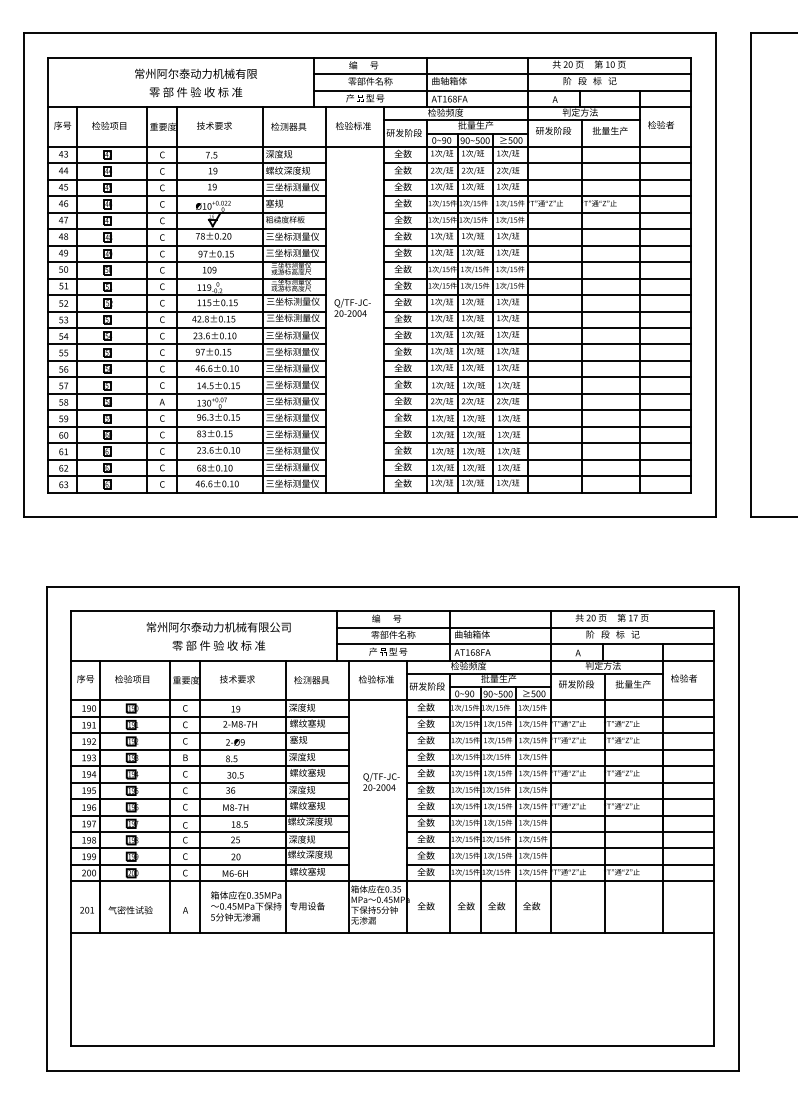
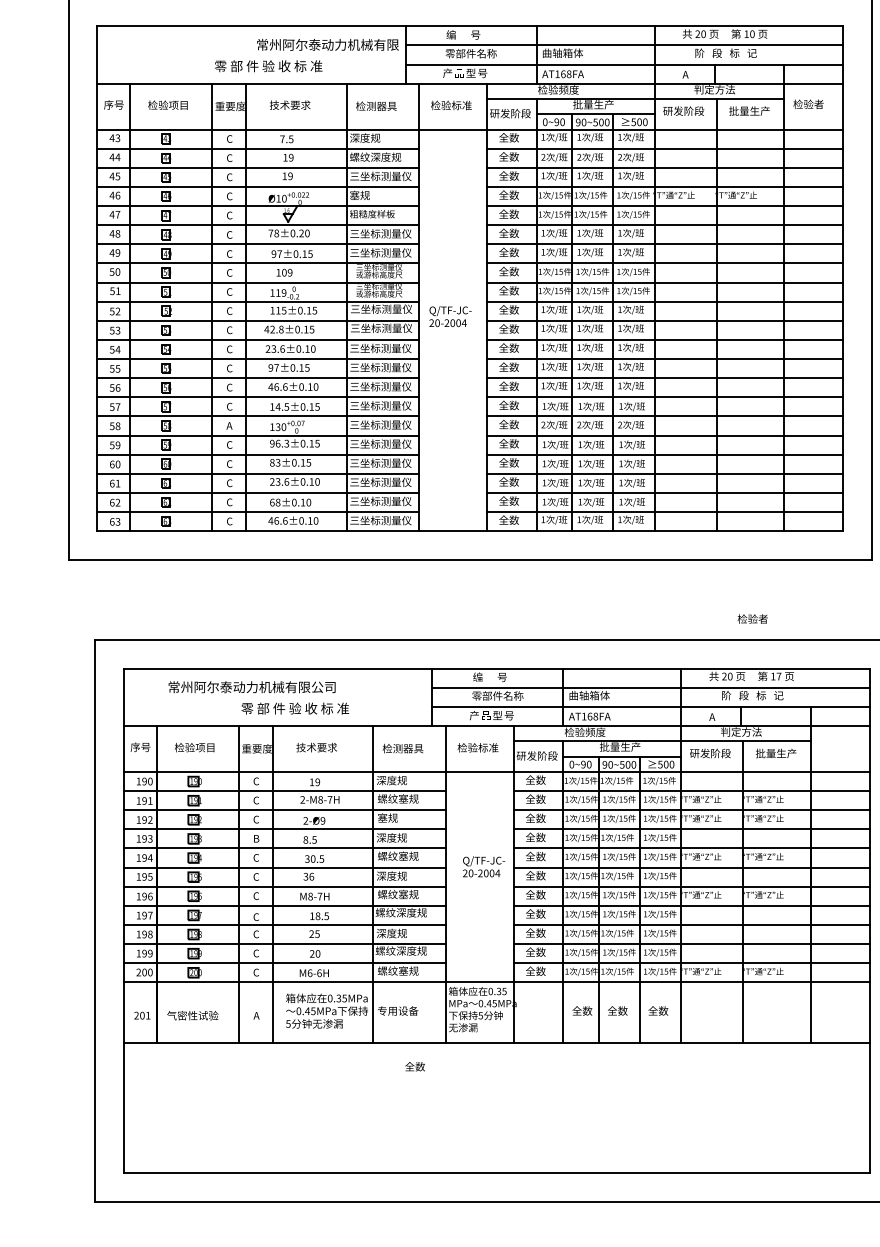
text: (195, 73) -> (327, 44), moved
text: (218, 627) -> (251, 687), moved
text: (683, 678) -> (752, 619), moved
text: (425, 906) -> (414, 1067), moved

